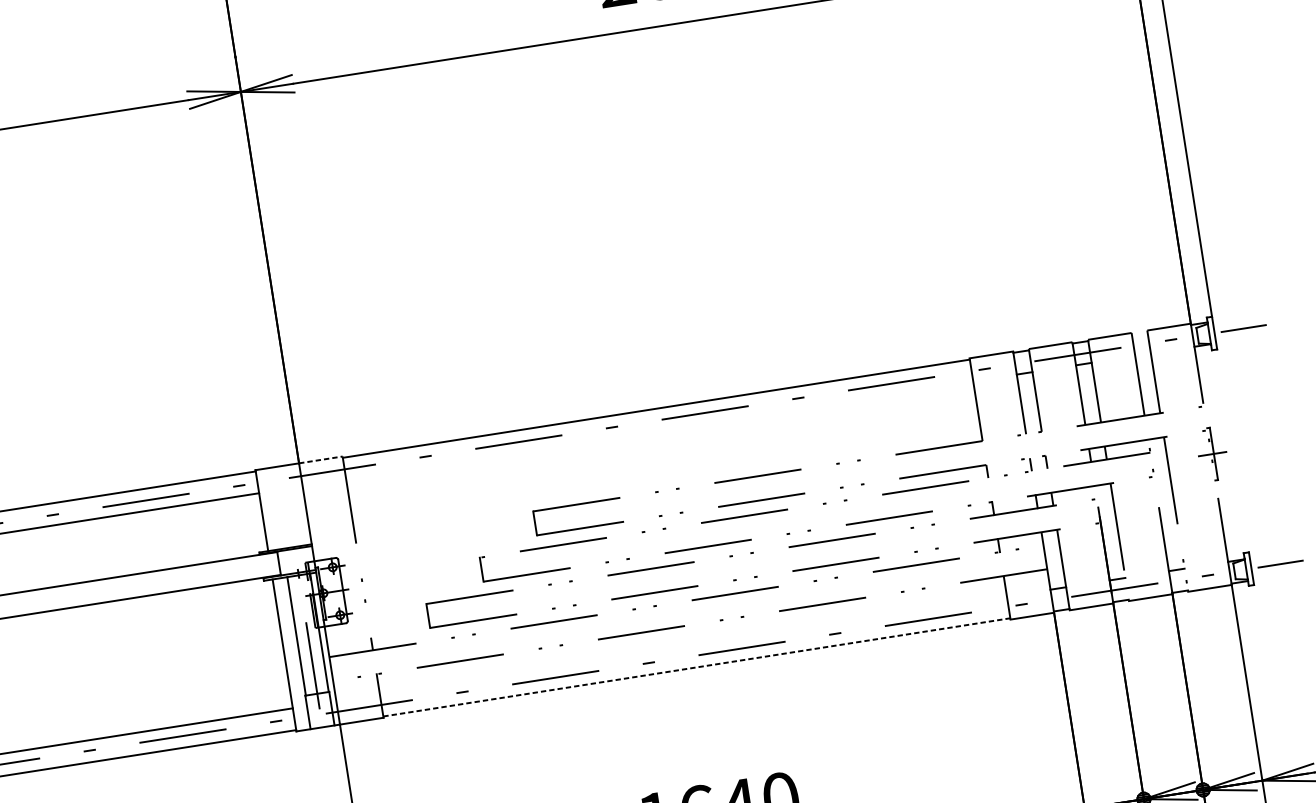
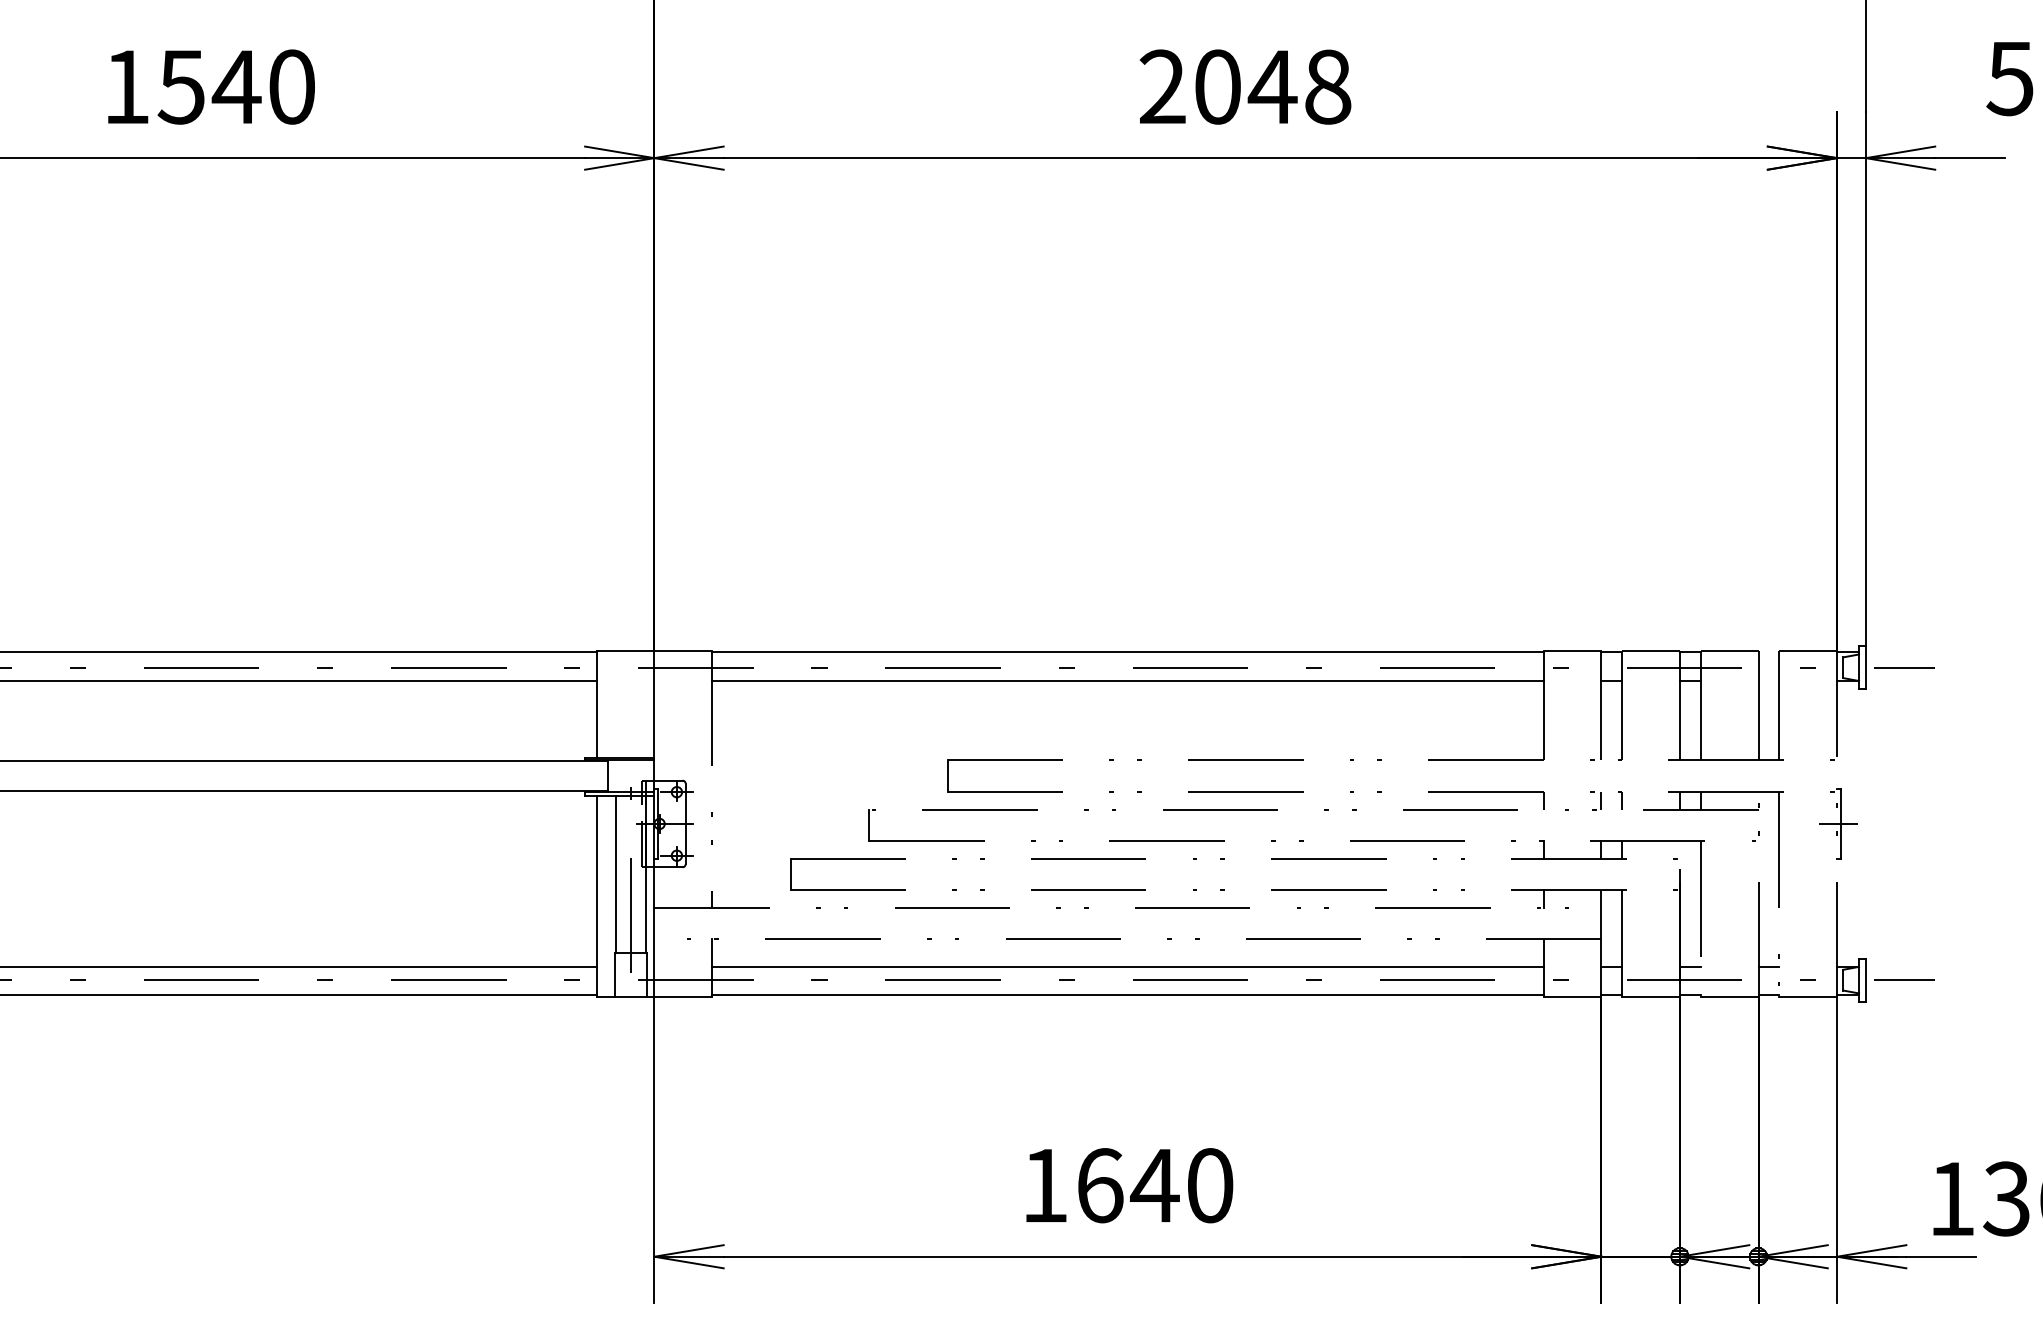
line: (659, 430) -> (1127, 681), added
line: (321, 459) -> (683, 650), dashed -> solid
line: (693, 645) -> (1127, 966), added
line: (696, 667) -> (1127, 995), dashed -> solid

